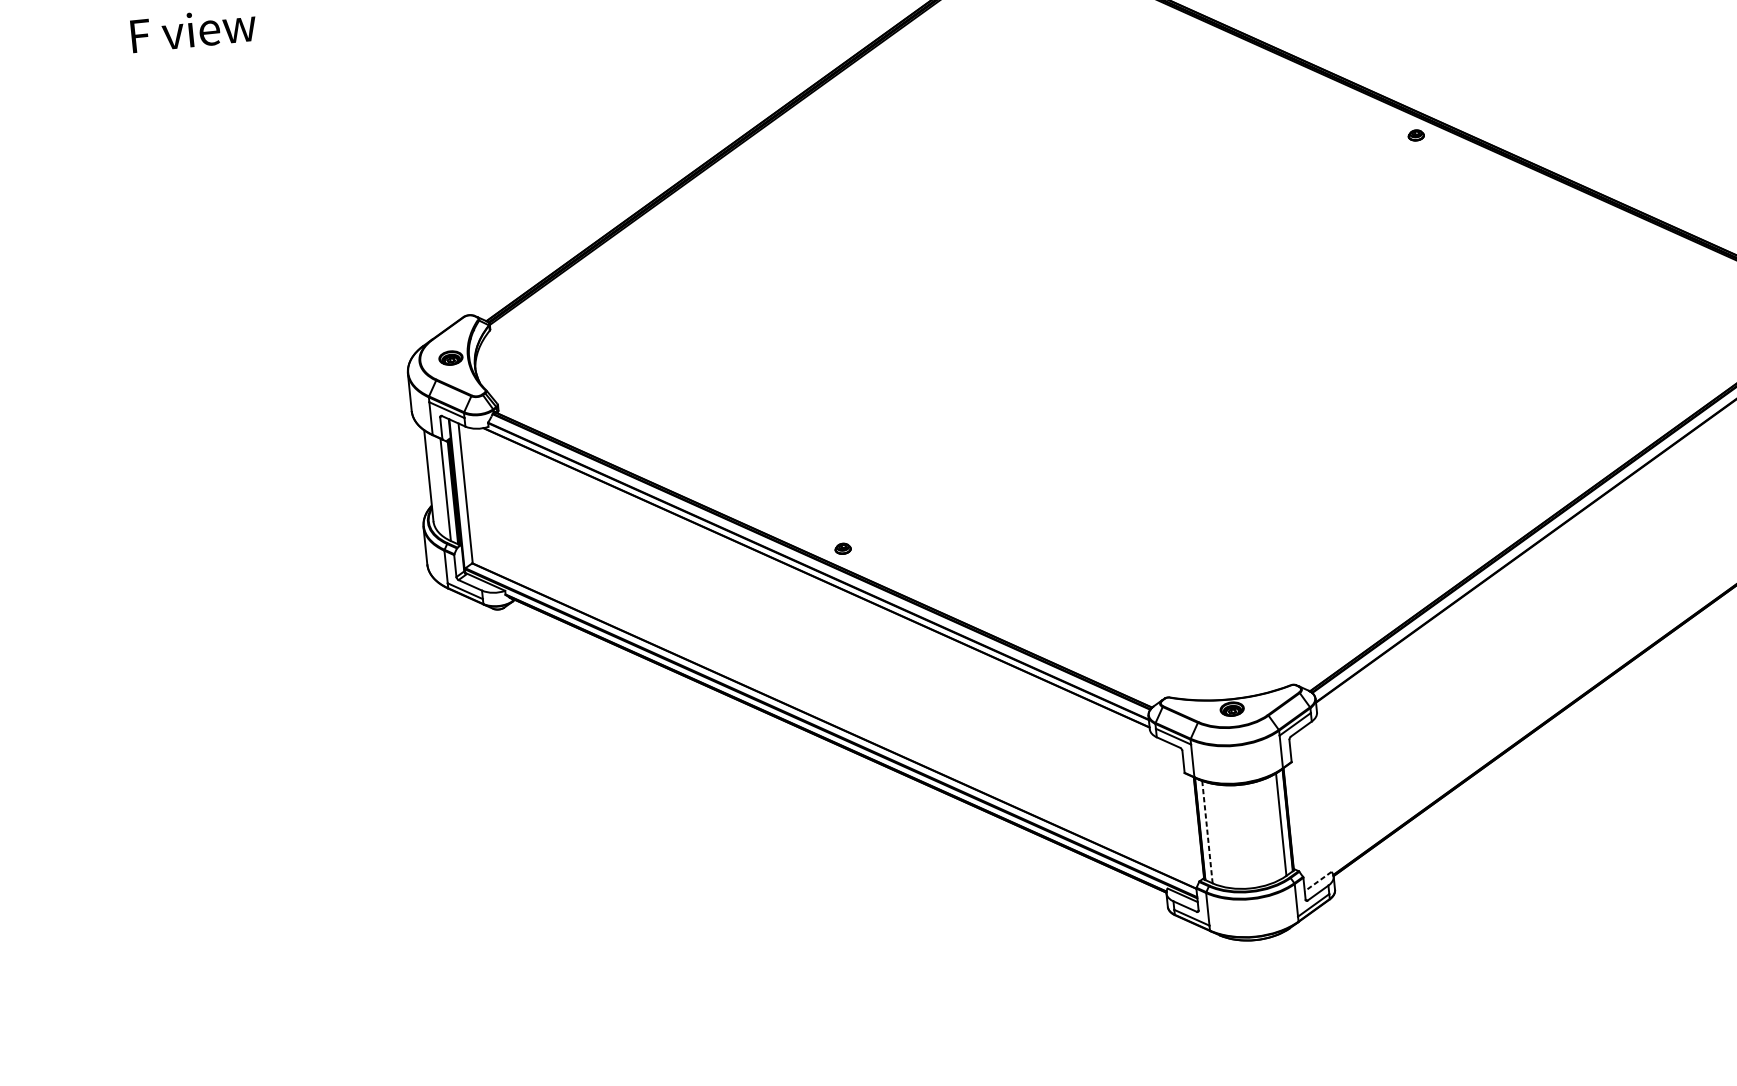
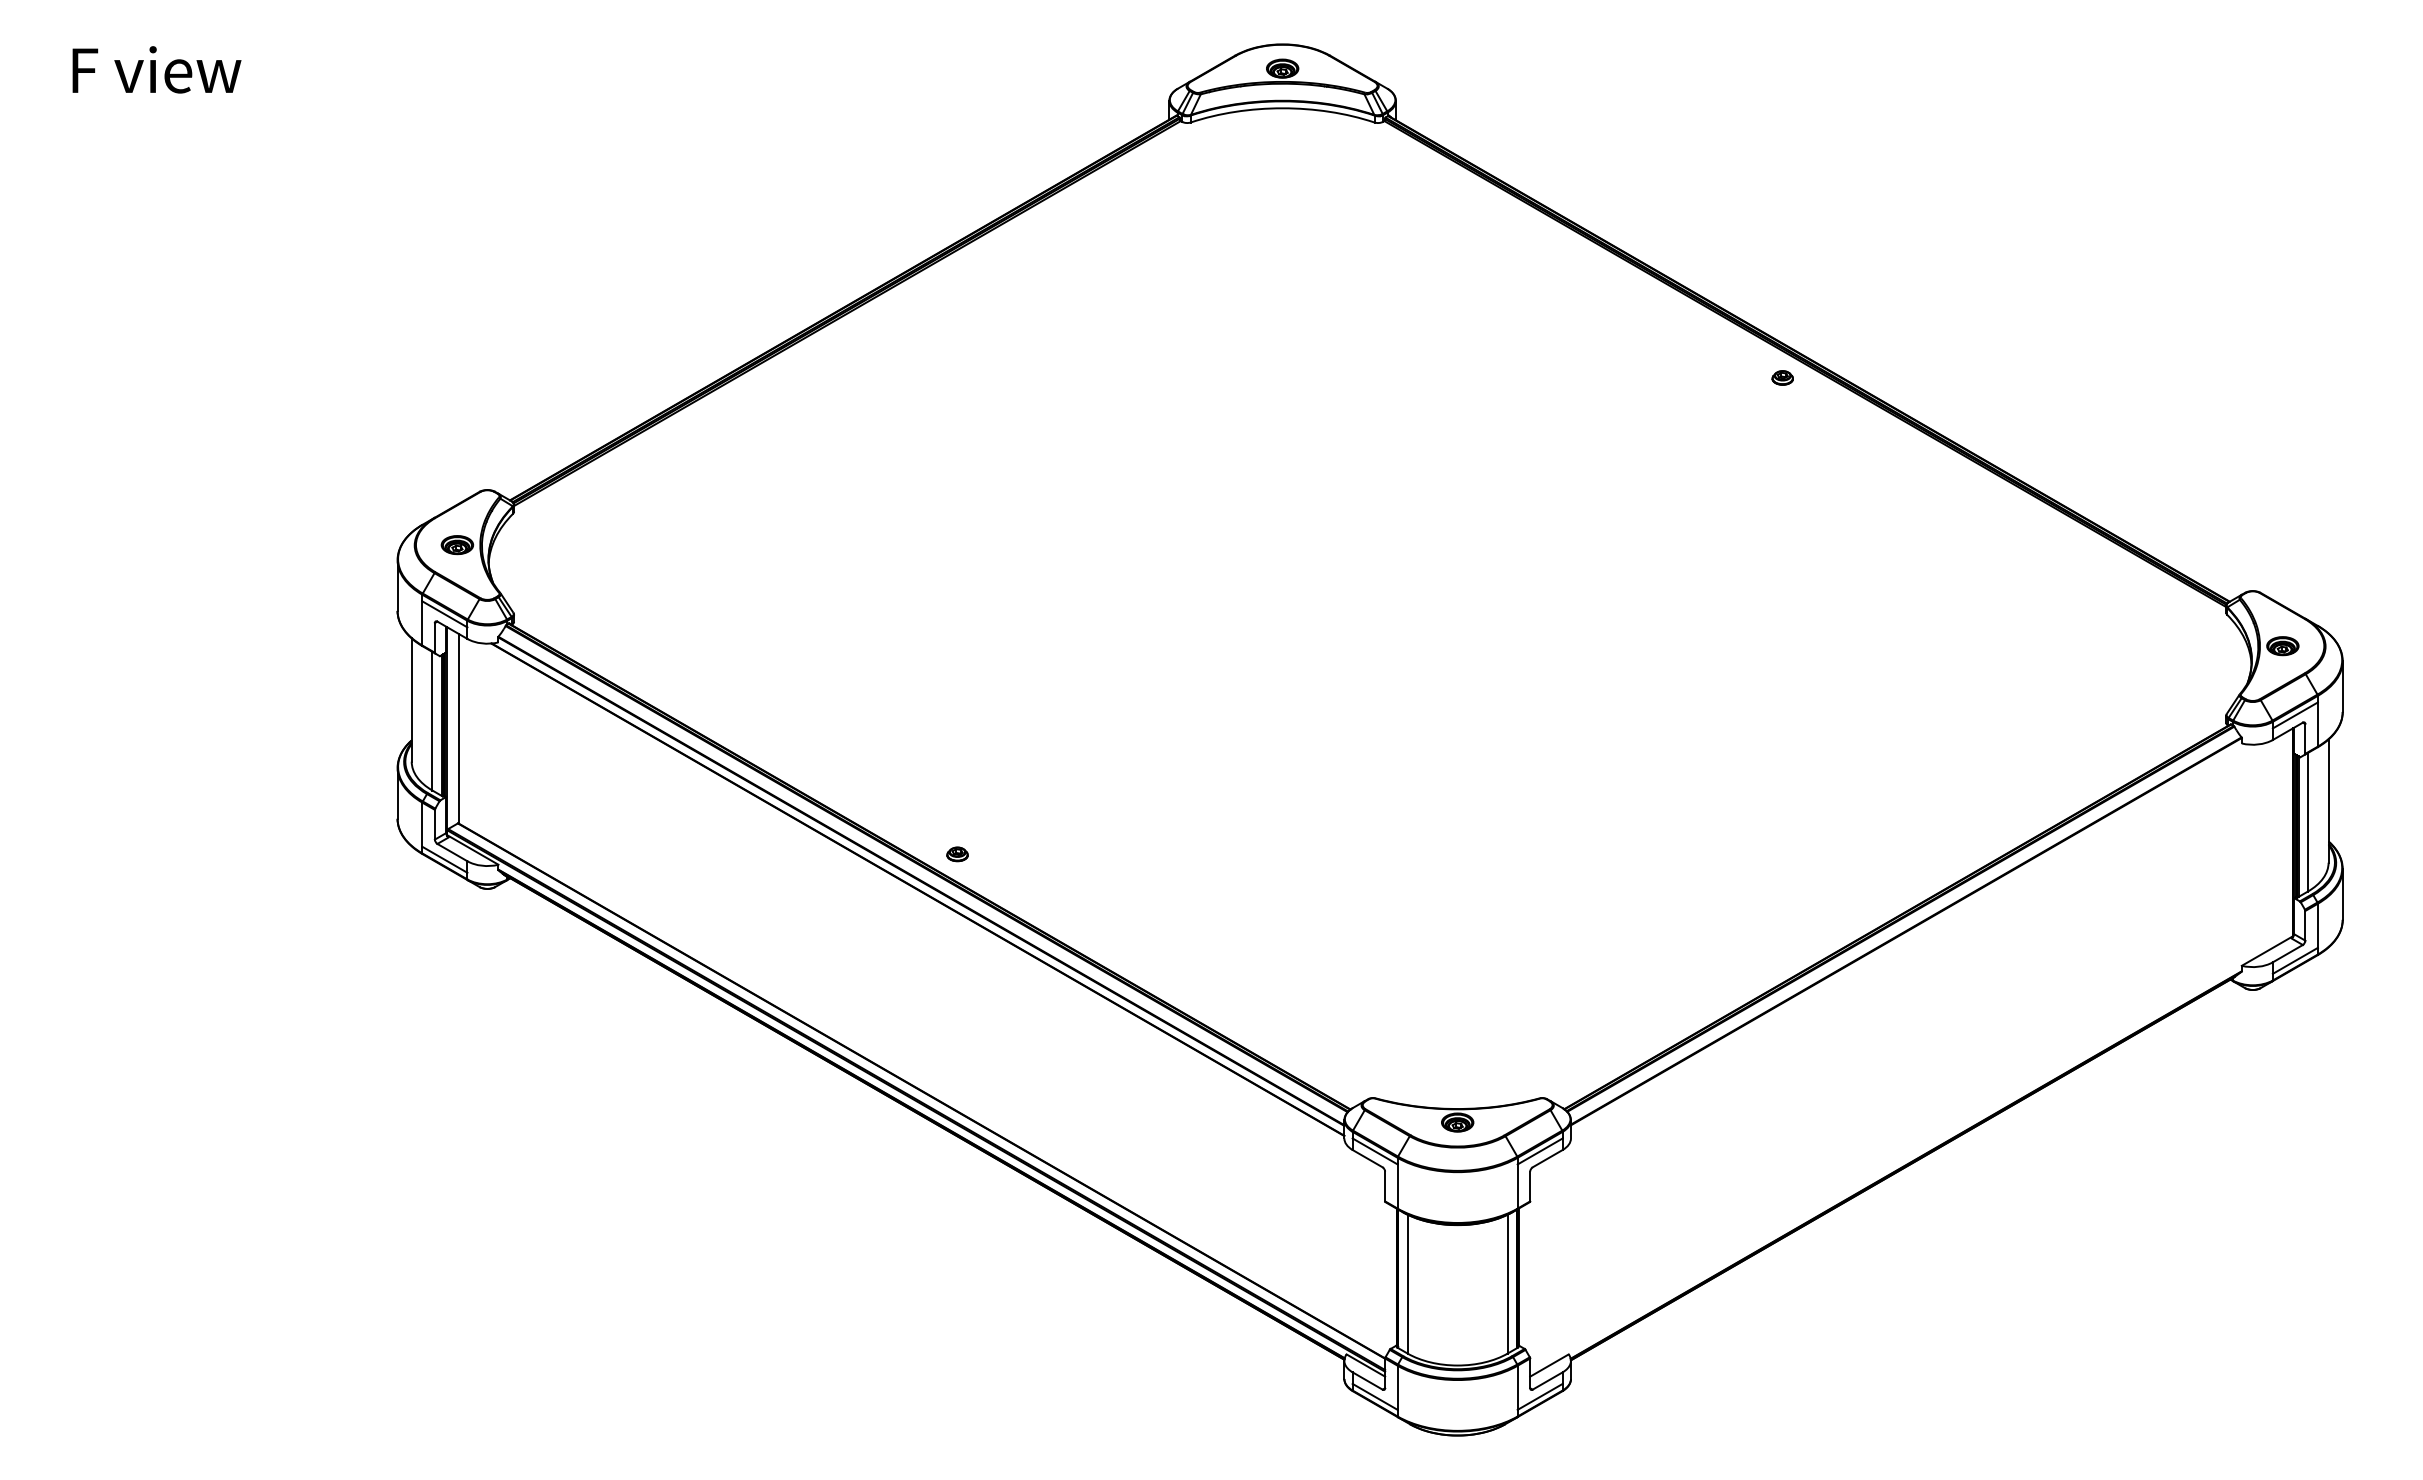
line: (1207, 832) -> (1407, 1284), dashed -> solid
line: (1318, 881) -> (1549, 1365), dashed -> solid

